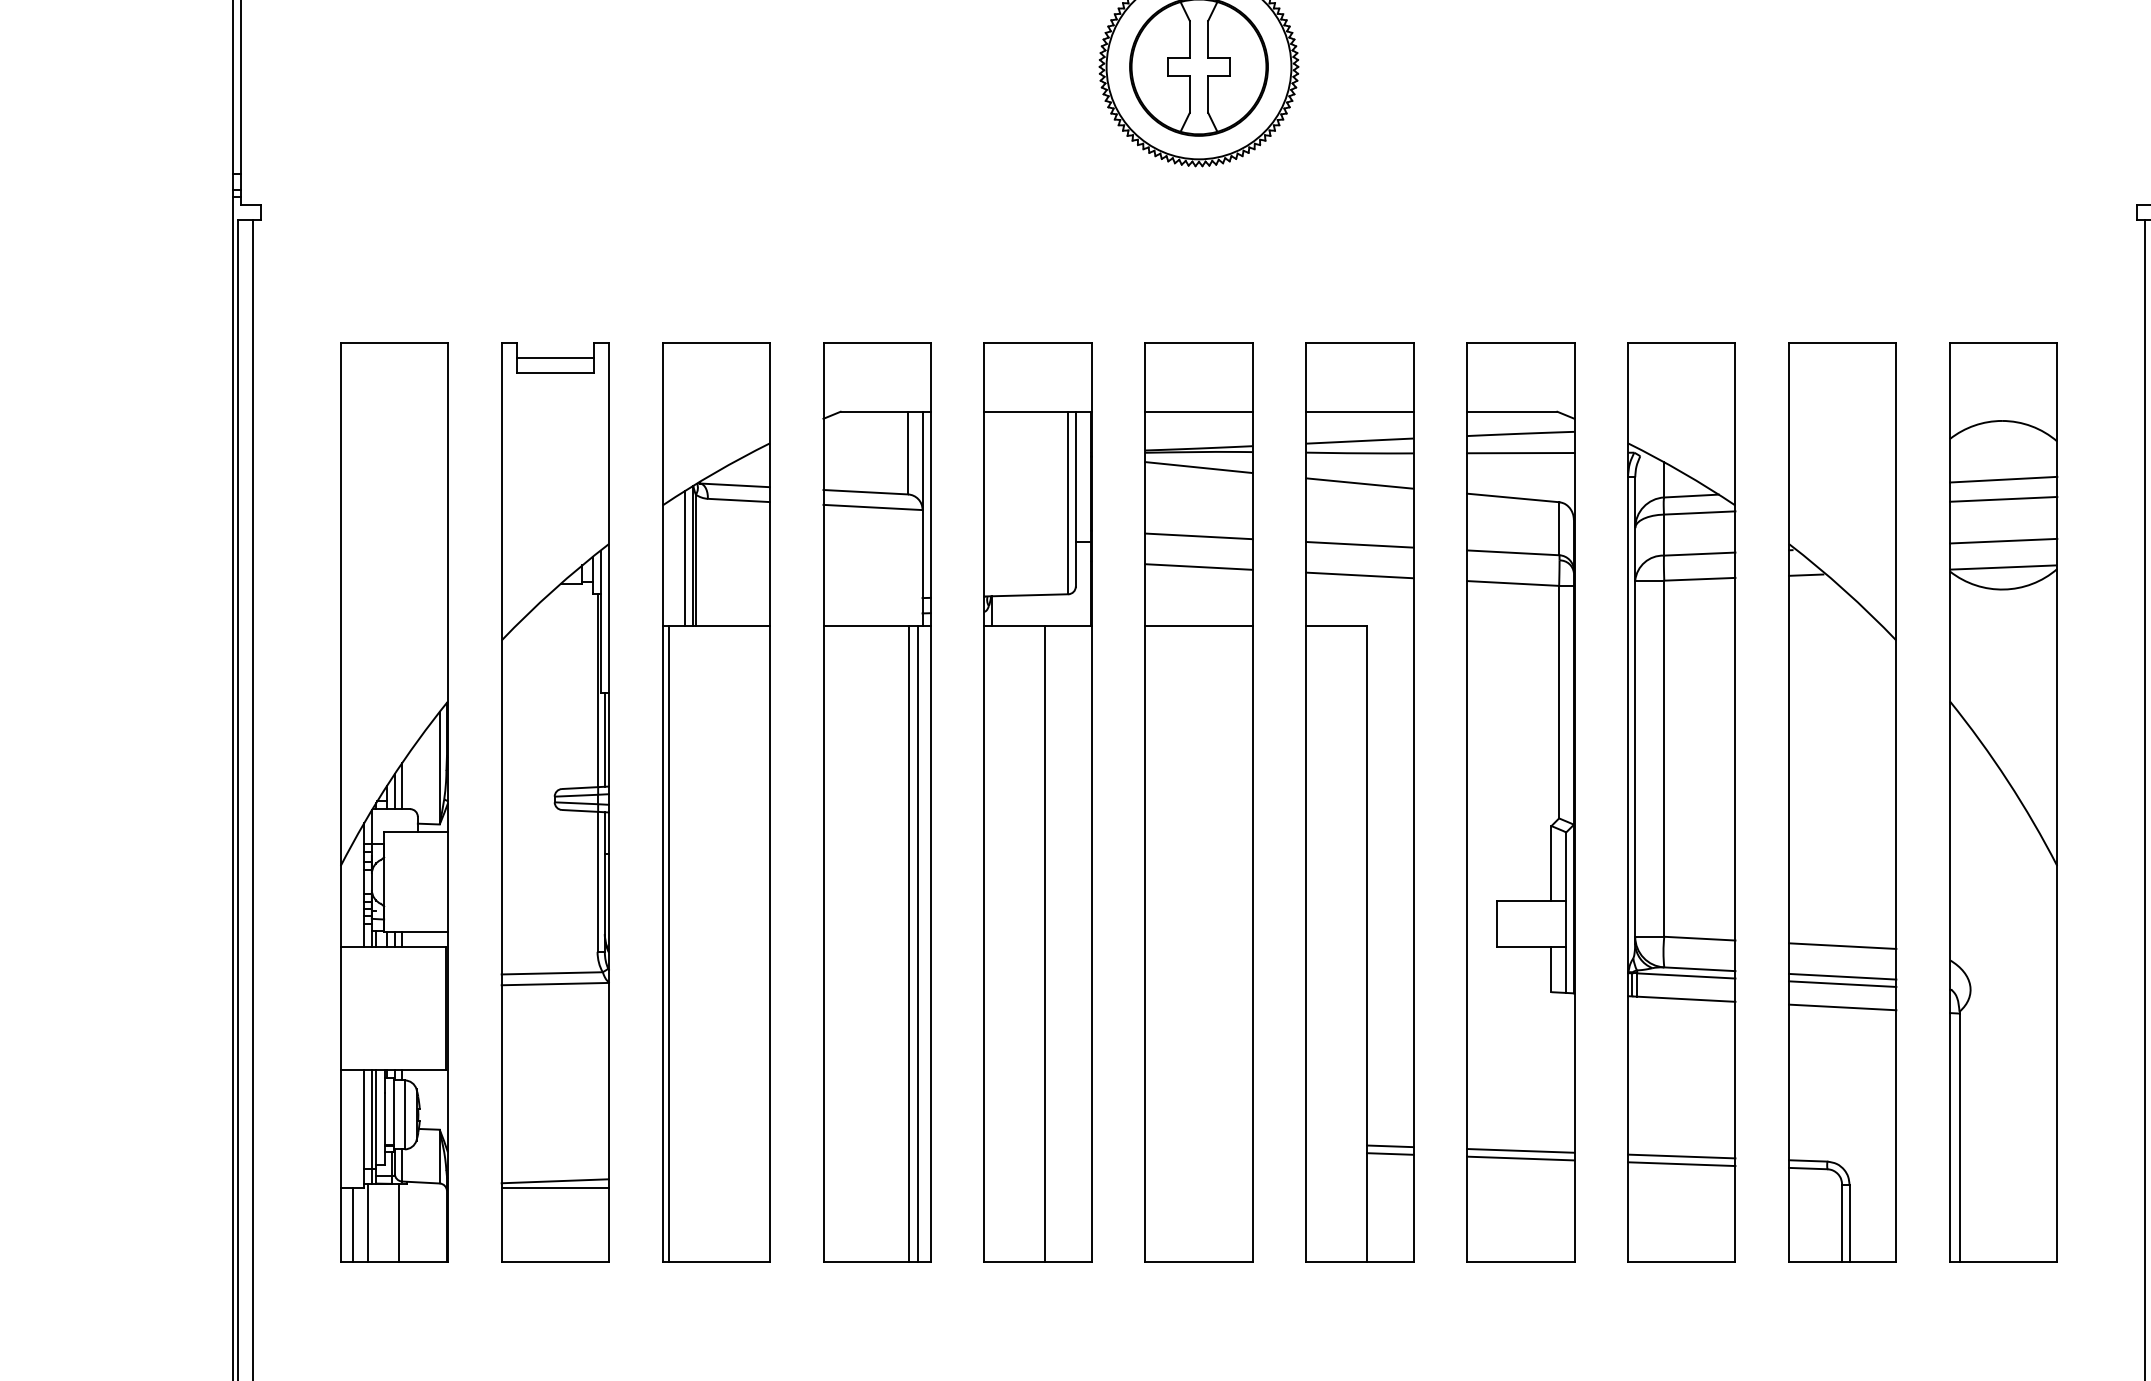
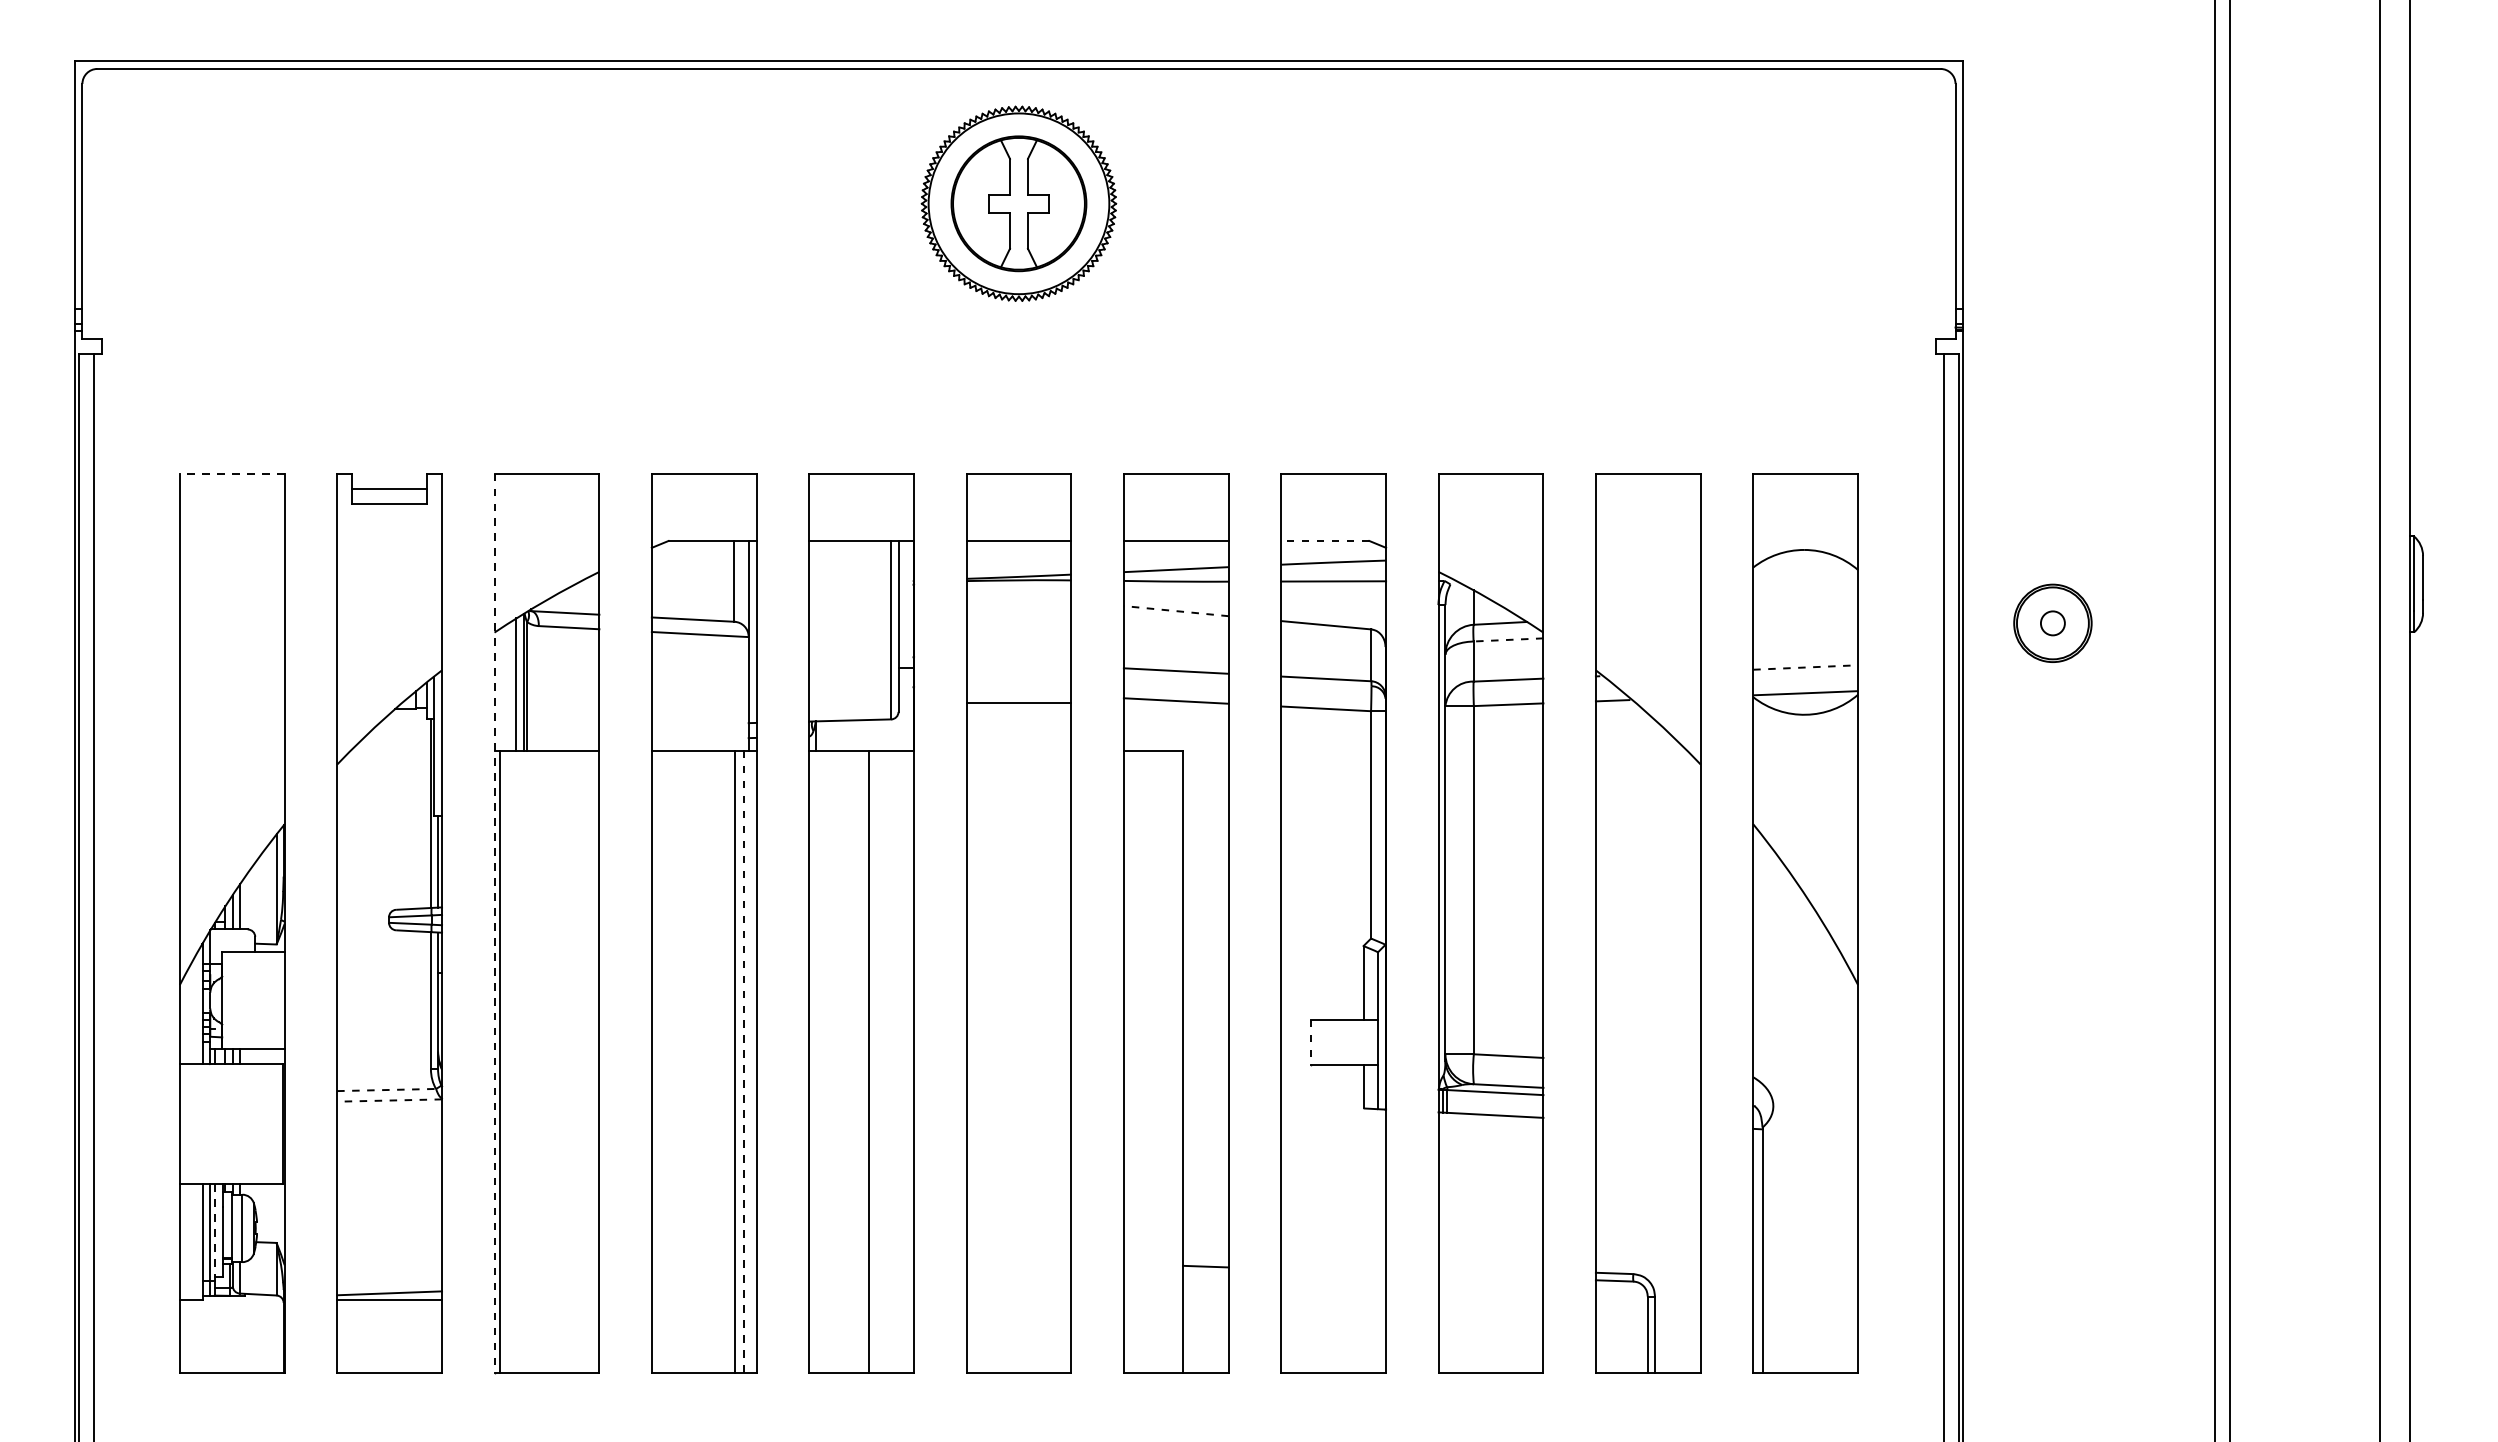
line: (393, 342) -> (231, 473), solid -> dashed
line: (1511, 411) -> (1324, 540), solid -> dashed
line: (1198, 467) -> (1018, 595), removed
line: (2003, 479) -> (1805, 607), removed
line: (1360, 483) -> (1176, 611), solid -> dashed
line: (2003, 499) -> (1805, 626), removed
line: (1699, 512) -> (1508, 639), solid -> dashed
line: (1198, 536) -> (1018, 662), removed
line: (2004, 541) -> (1806, 667), solid -> dashed
line: (1198, 566) -> (1018, 692), removed
line: (1198, 626) -> (1018, 702), moved
line: (662, 803) -> (494, 923), solid -> dashed
line: (1497, 924) -> (1310, 1042), solid -> dashed
line: (917, 944) -> (743, 1061), solid -> dashed
line: (1841, 946) -> (1647, 1063), removed
line: (553, 973) -> (387, 1090), solid -> dashed
line: (1841, 976) -> (1647, 1093), removed
line: (555, 984) -> (389, 1100), solid -> dashed
line: (1841, 984) -> (1647, 1100), removed
line: (1841, 1007) -> (1647, 1123), removed
line: (376, 1120) -> (214, 1233), solid -> dashed
line: (1389, 1145) -> (1205, 1258), removed
line: (1520, 1150) -> (1333, 1263), removed
line: (1681, 1155) -> (1490, 1268), removed
line: (1520, 1157) -> (1333, 1270), removed
line: (1681, 1164) -> (1490, 1276), removed
line: (368, 1222) -> (206, 1333), removed
line: (398, 1222) -> (236, 1333), removed
line: (352, 1224) -> (191, 1335), removed

